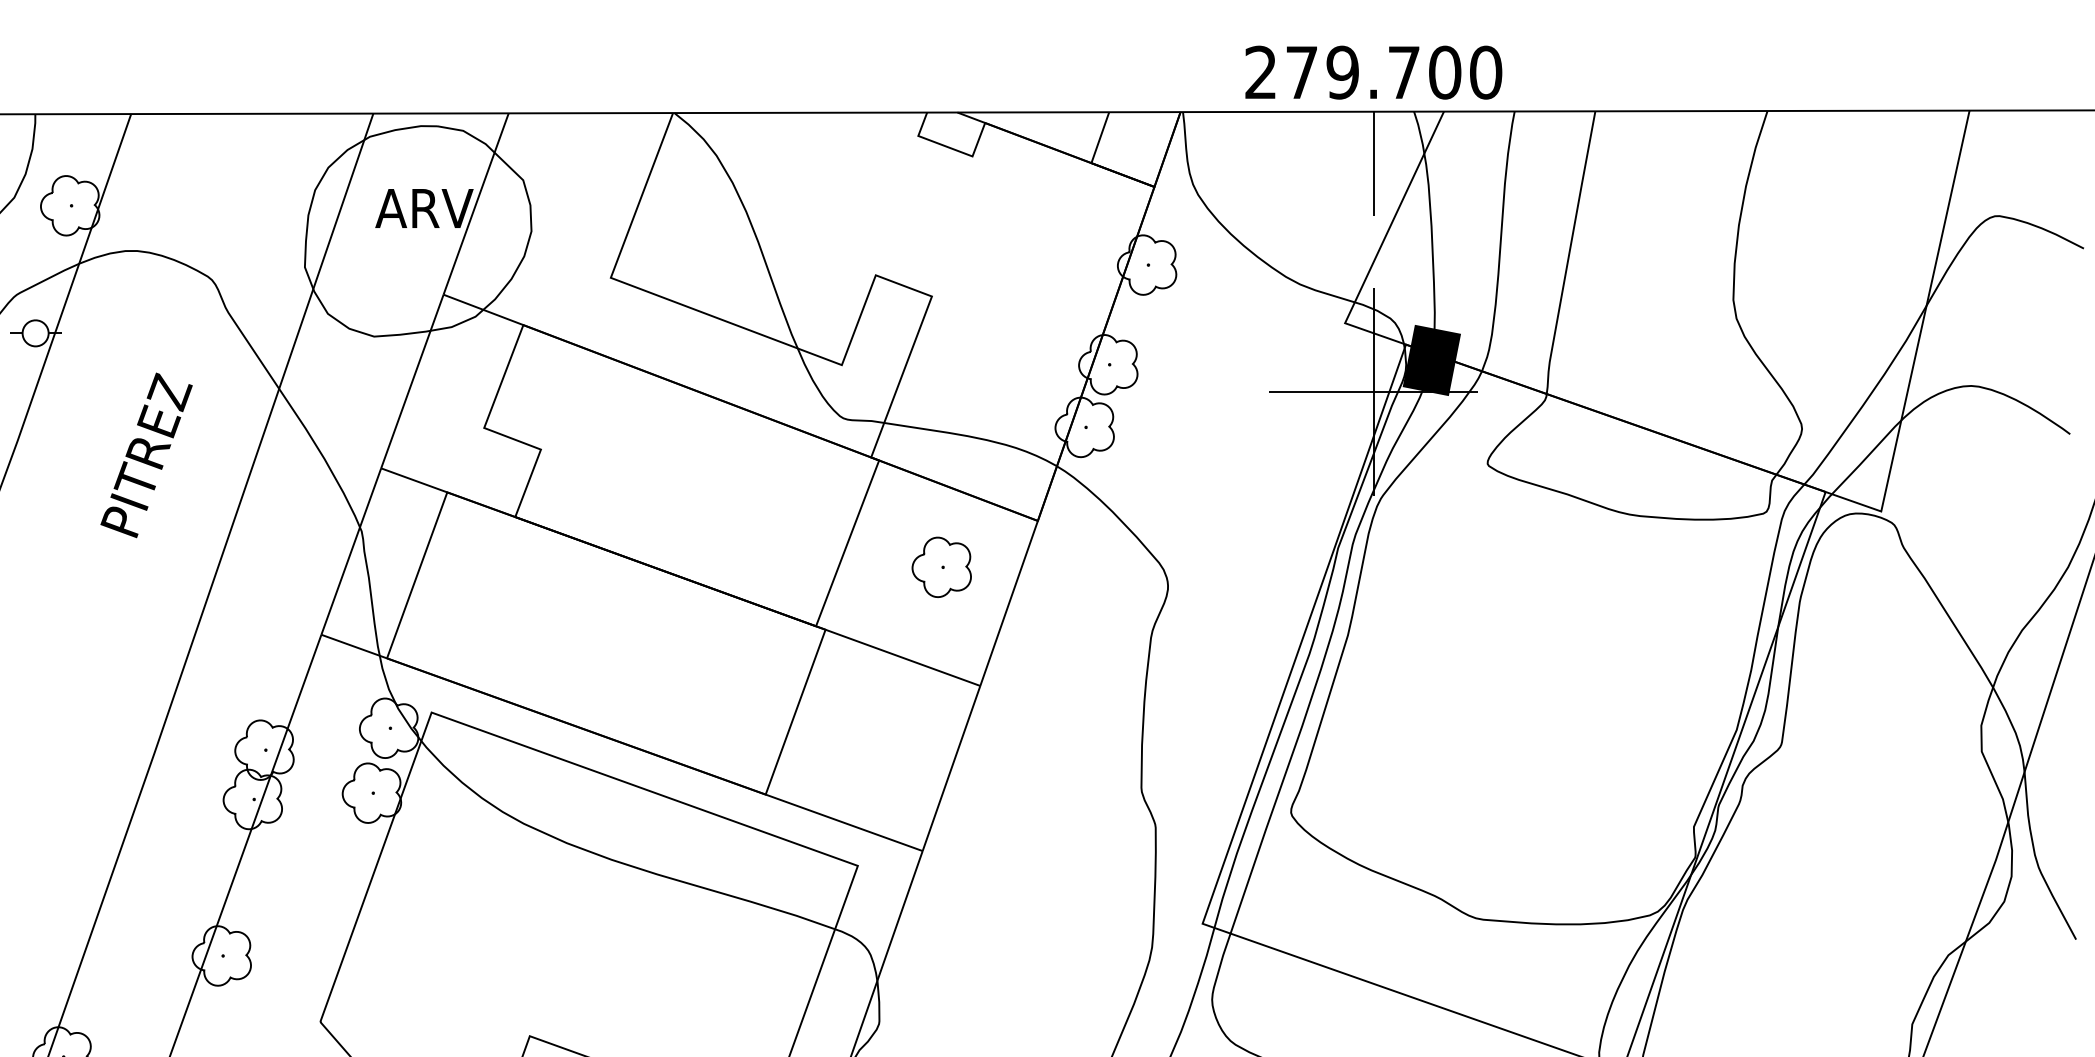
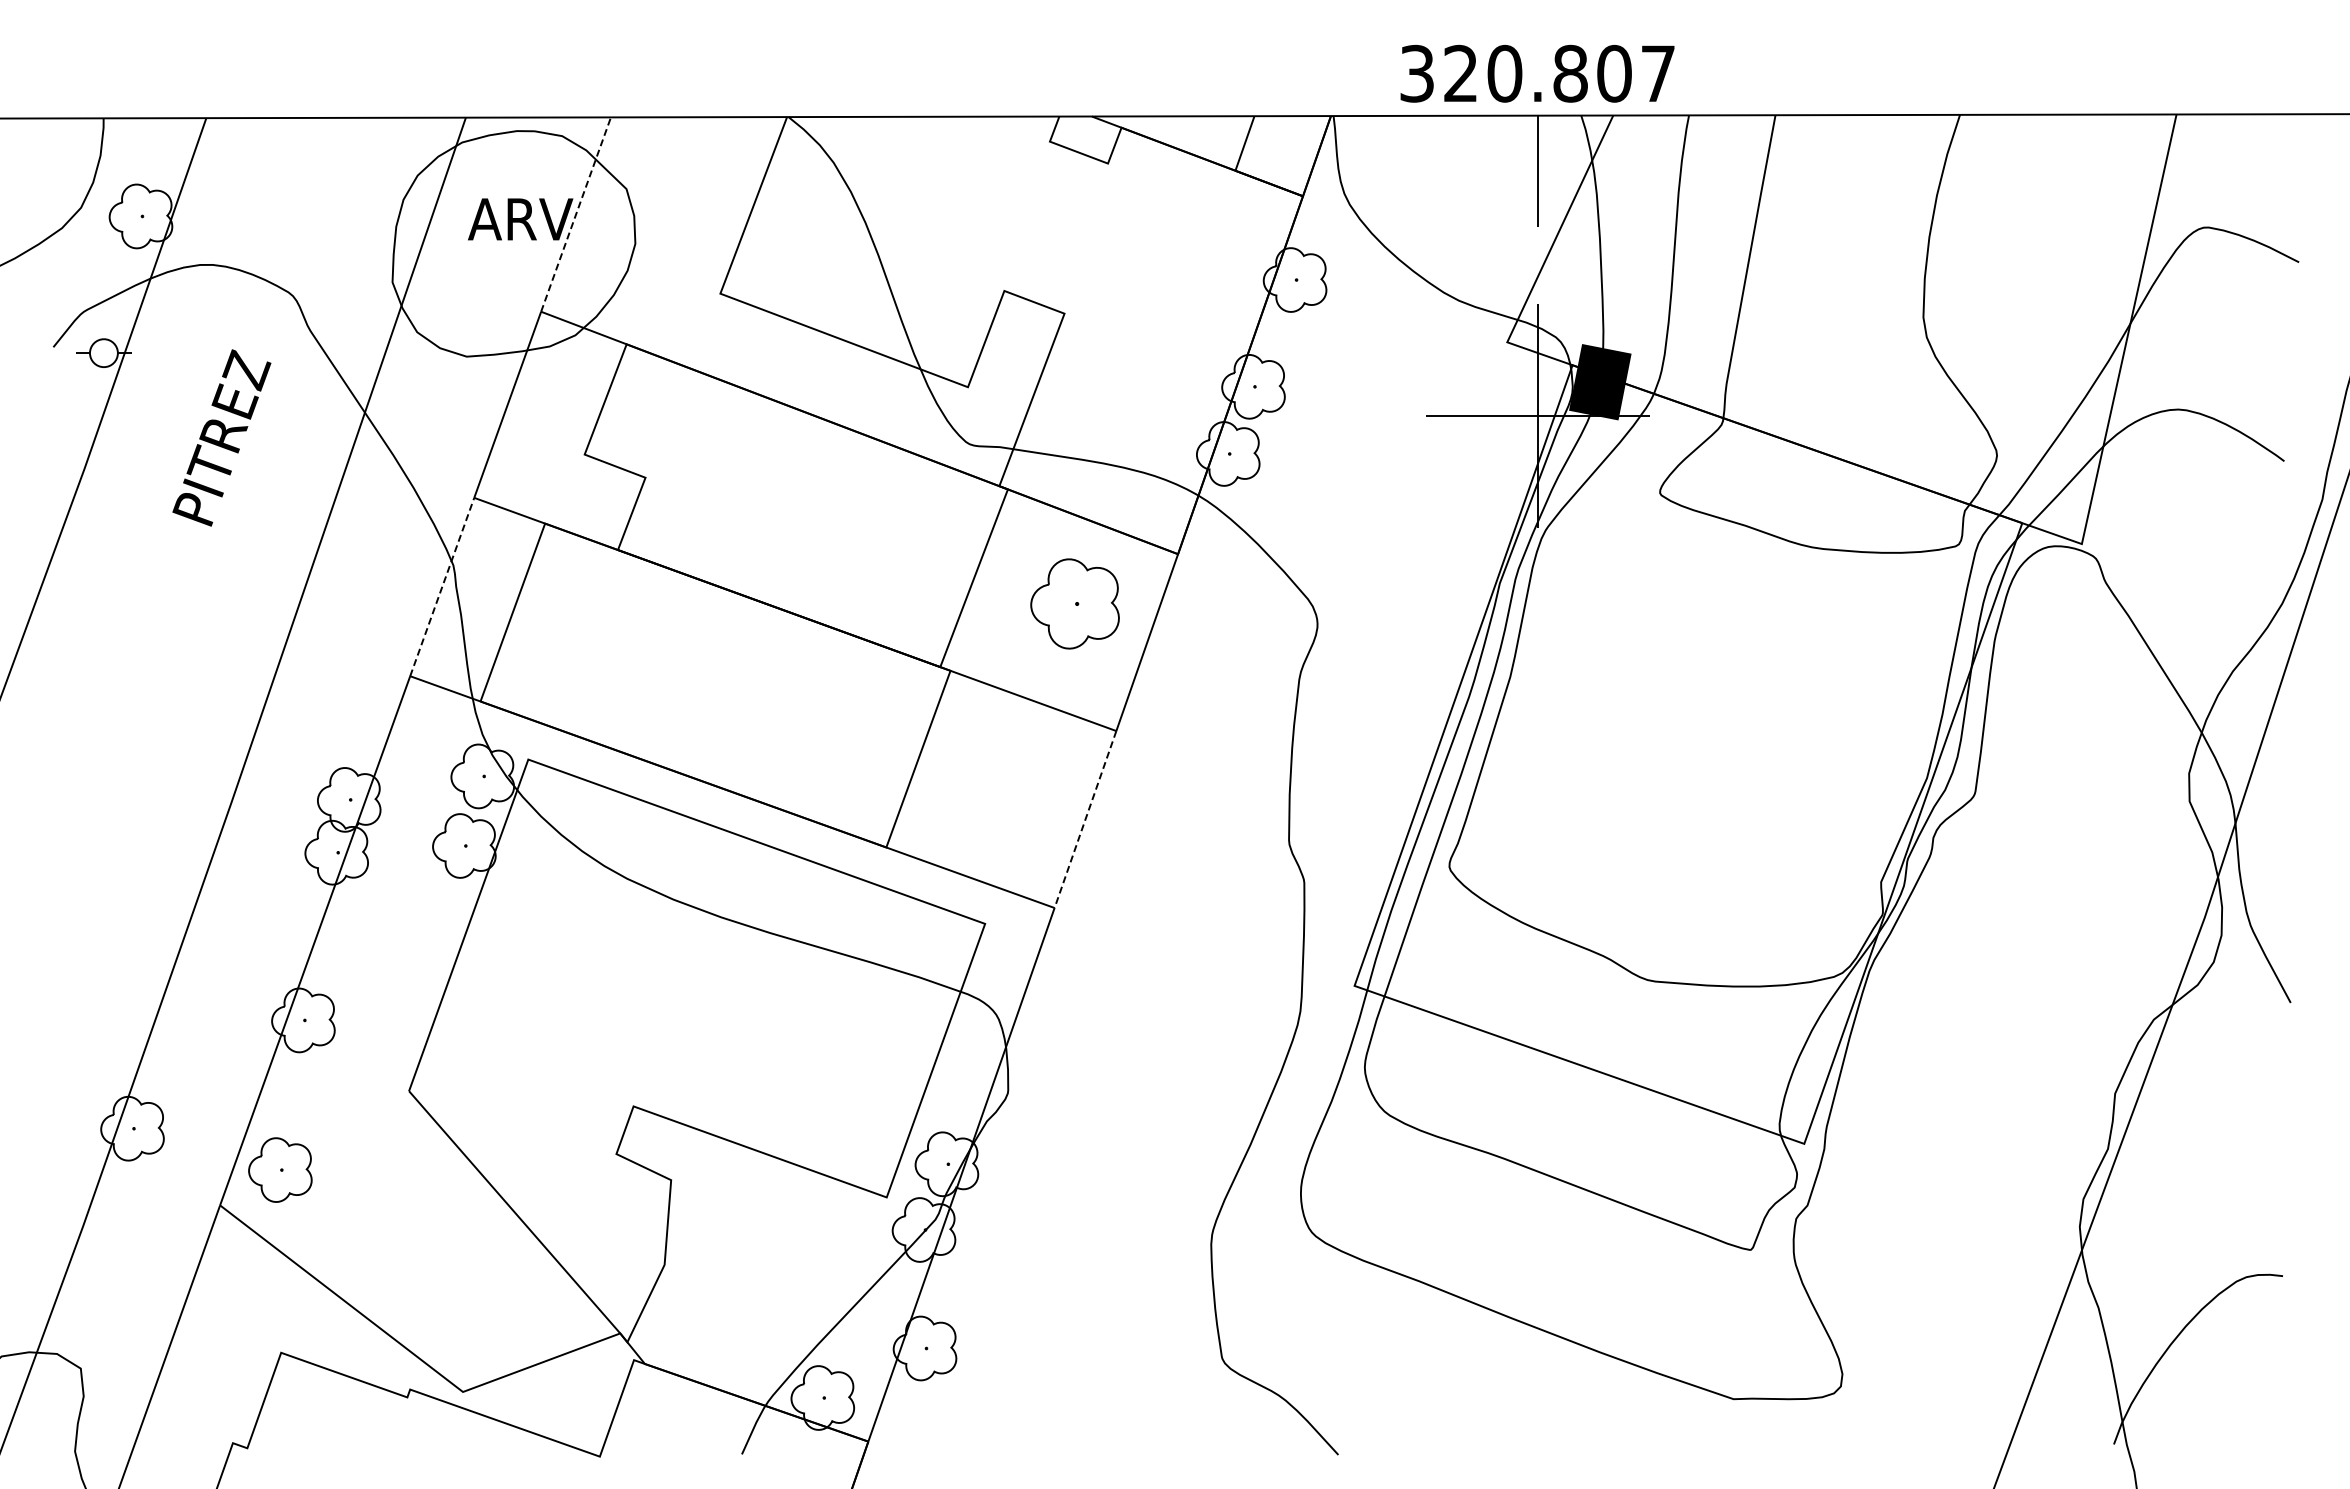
text: (1373, 72) -> (1537, 73), 279.700 -> 320.807
line: (476, 203) -> (576, 214), solid -> dashed
text: (146, 454) -> (221, 437), moved
line: (351, 552) -> (442, 587), solid -> dashed
part: (941, 566) -> (1074, 603), size x1.4
line: (951, 768) -> (1085, 819), solid -> dashed

